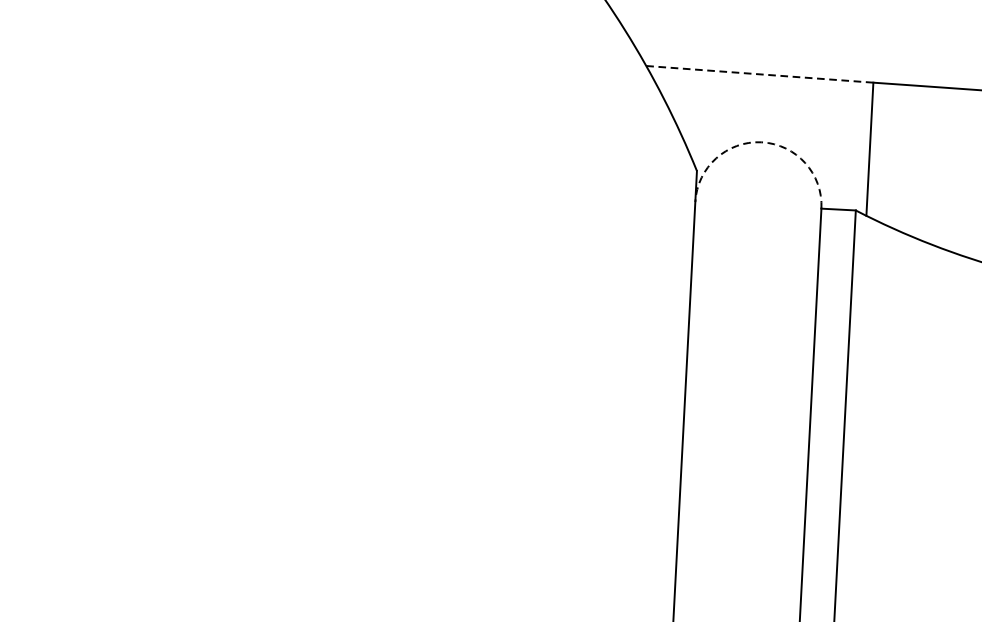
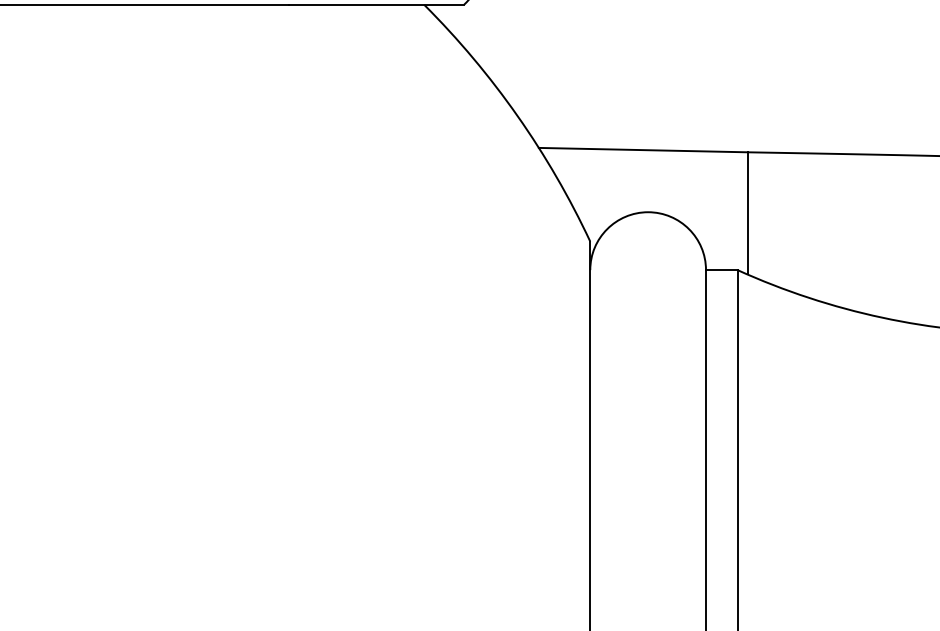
line: (760, 74) -> (643, 150), dashed -> solid
arc: (762, 142) -> (648, 212), dashed -> solid

